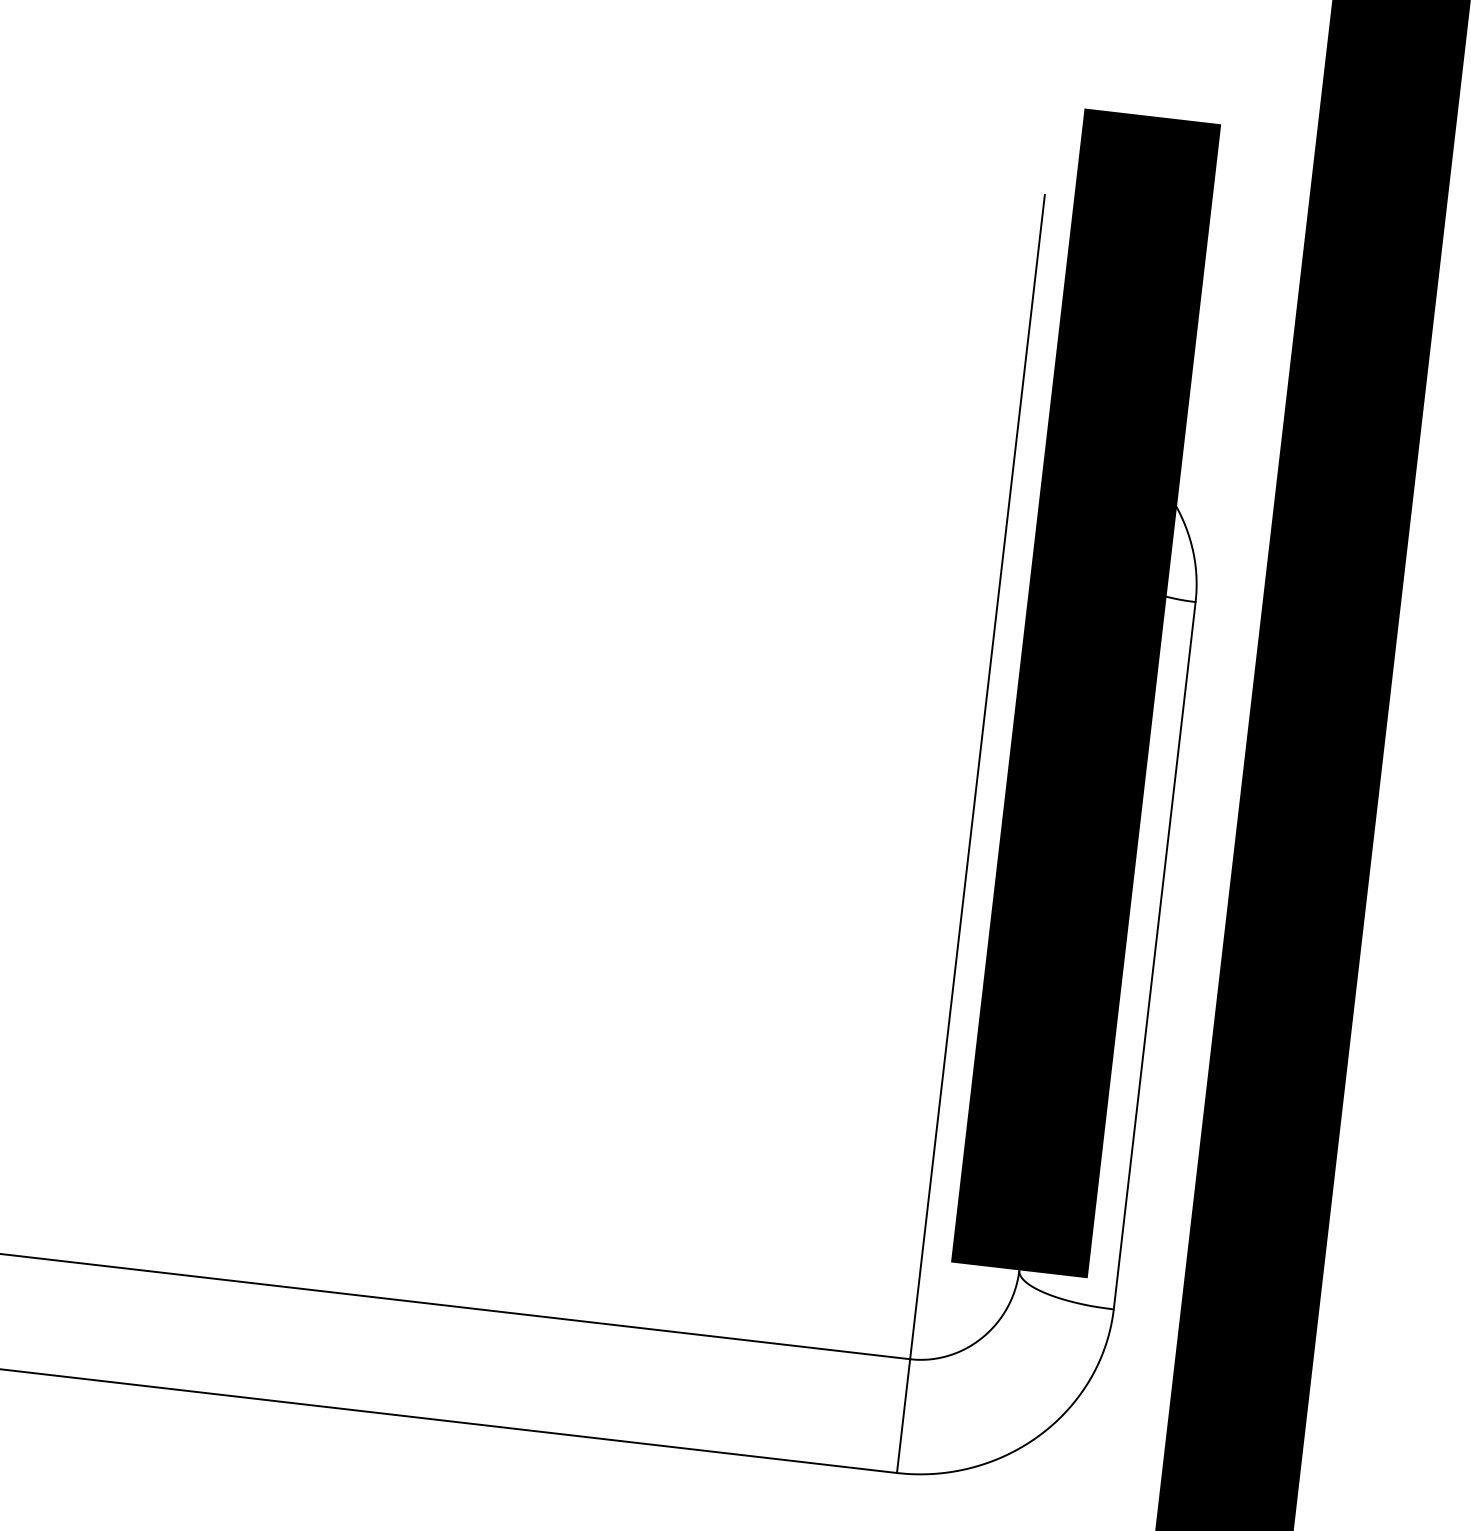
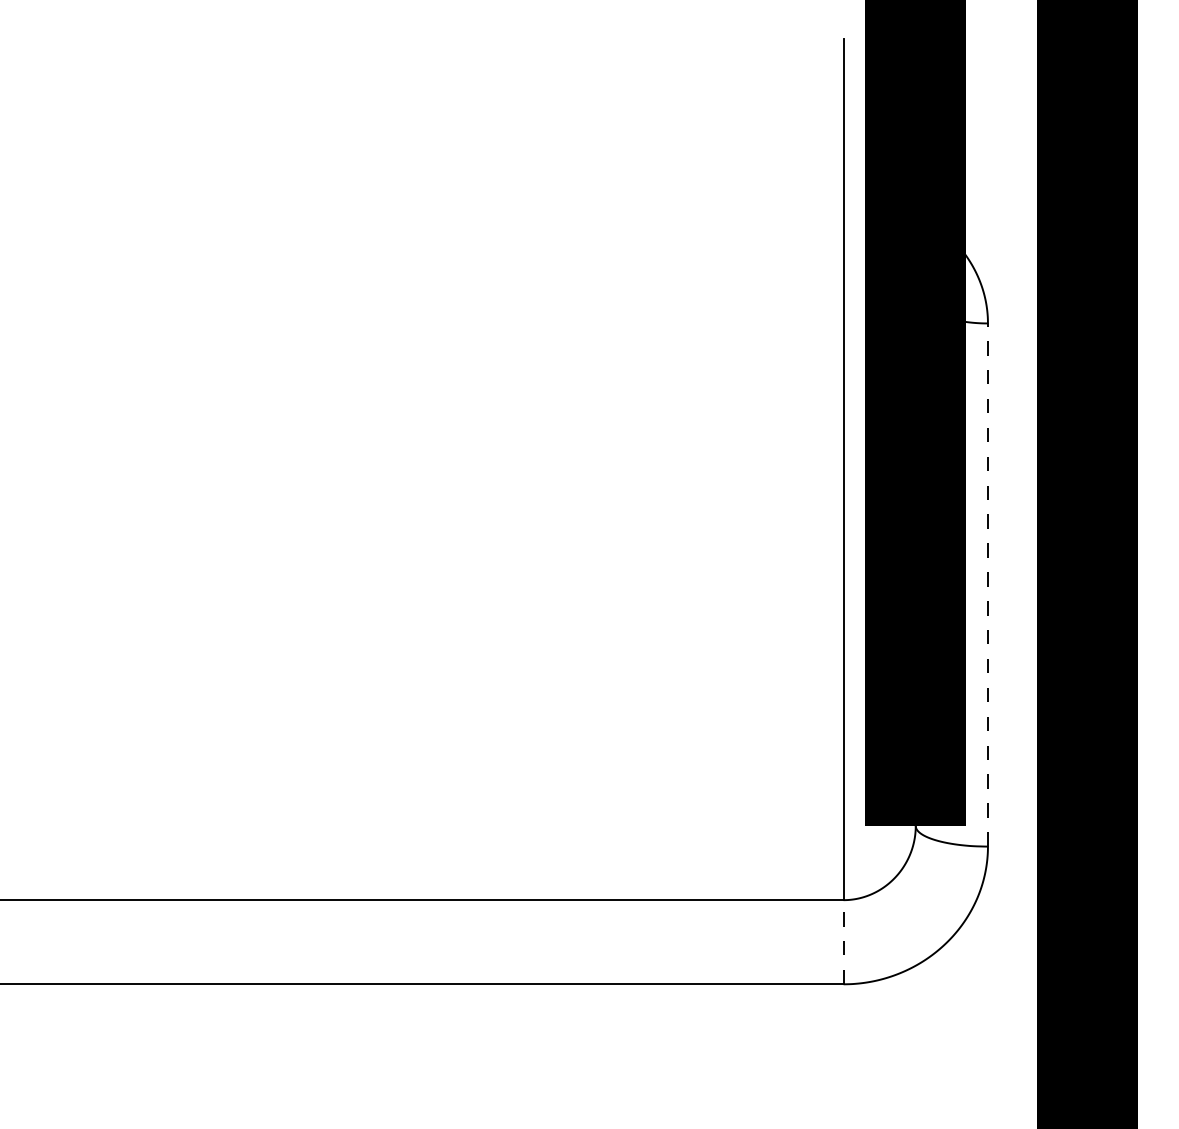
line: (1153, 956) -> (987, 585), solid -> dashed
line: (903, 1415) -> (843, 941), solid -> dashed

